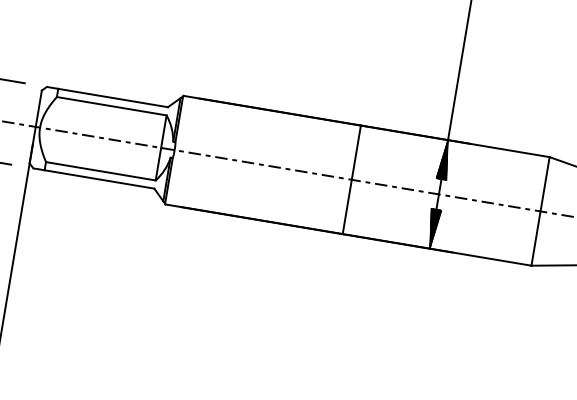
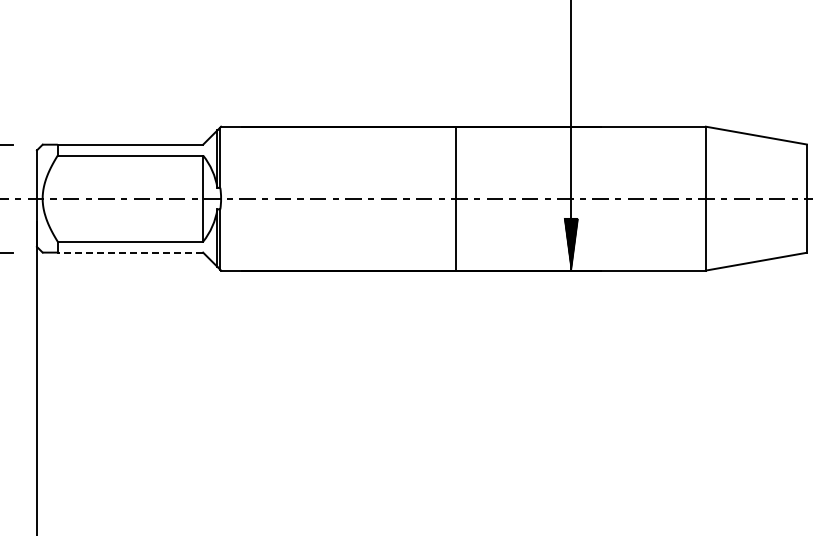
hatch: (444, 159) -> (571, 152), removed
line: (99, 179) -> (130, 252), solid -> dashed

